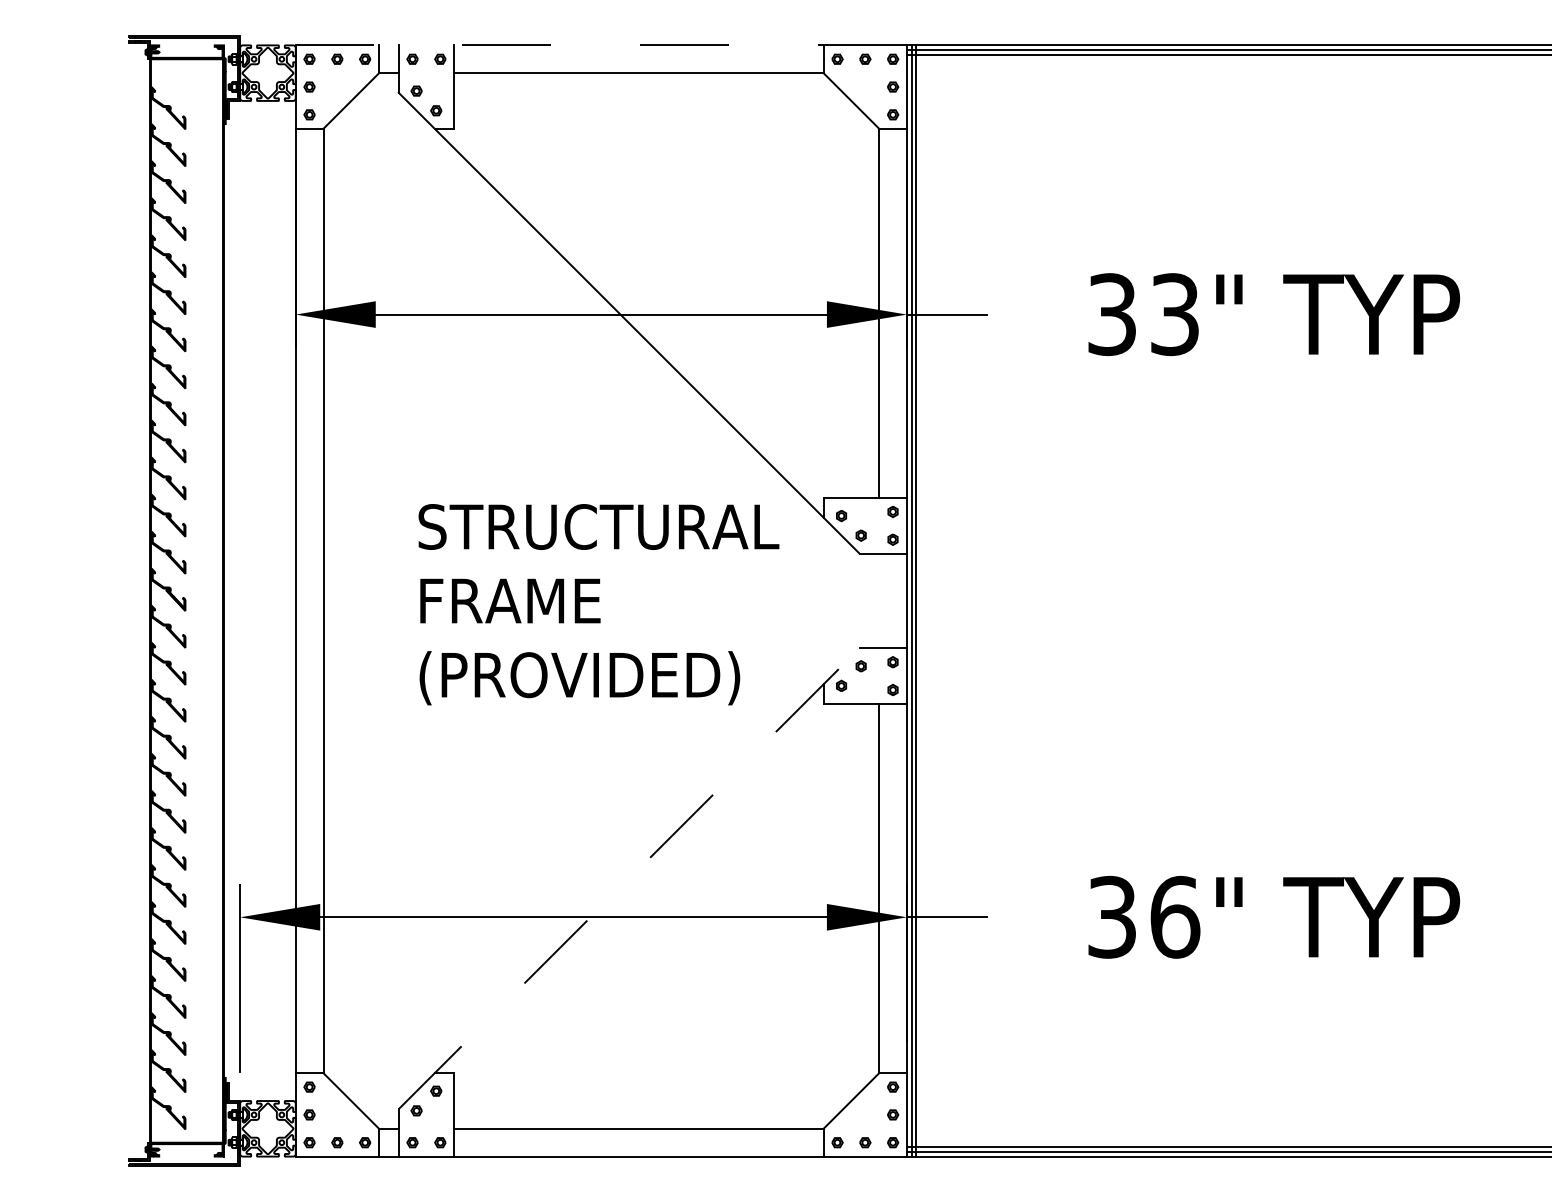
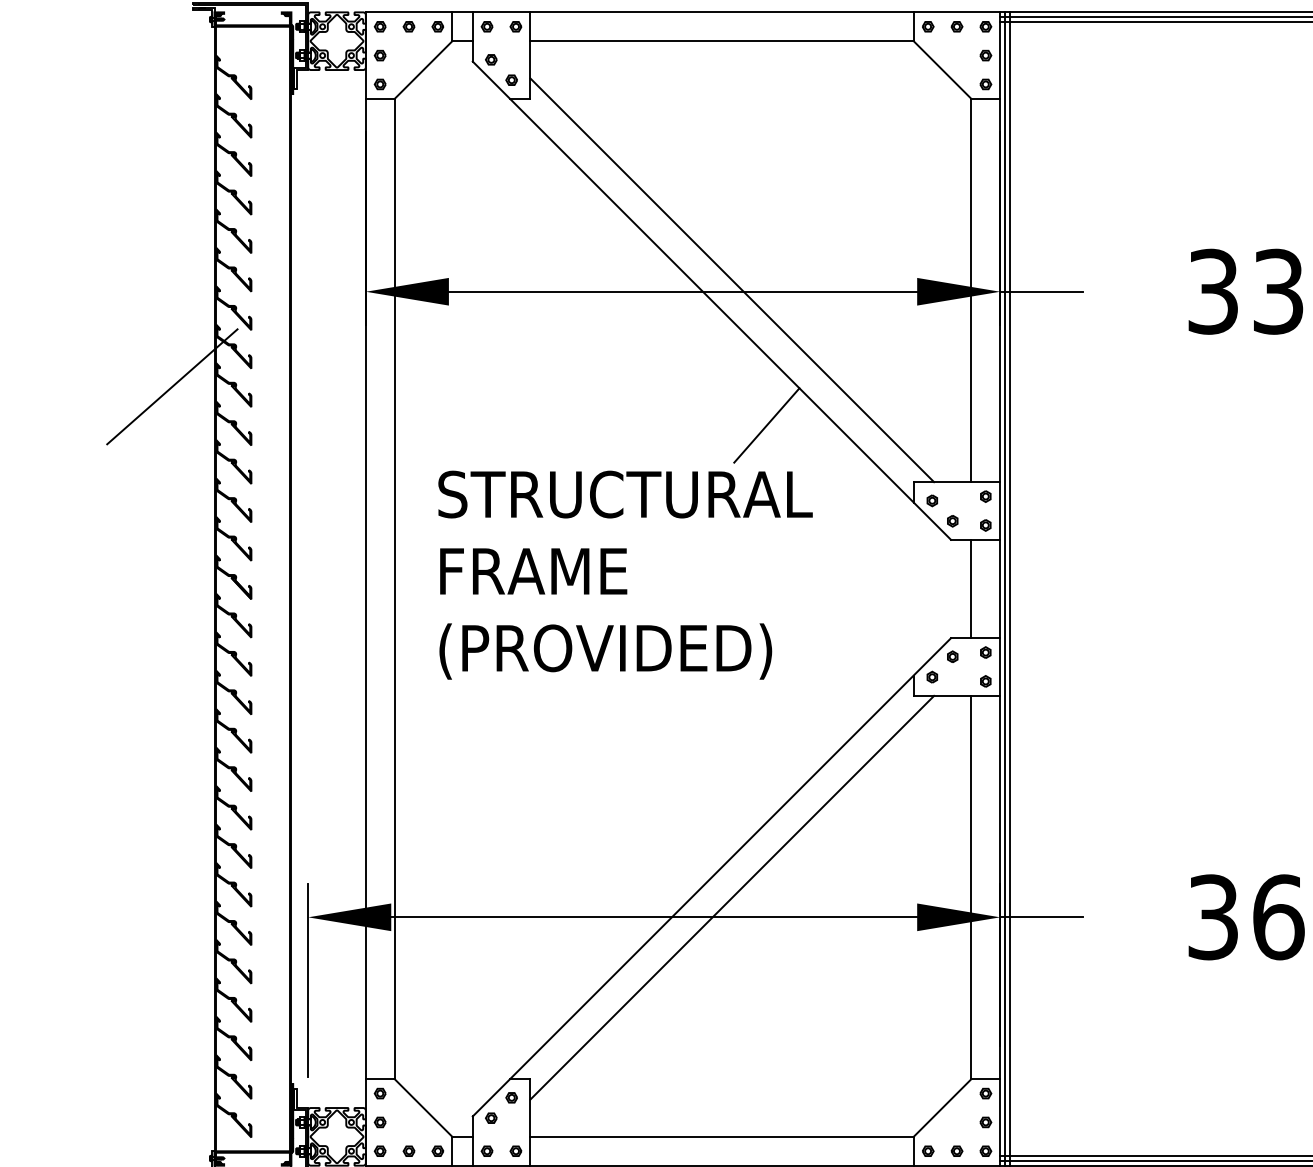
line: (601, 45) -> (683, 12), dashed -> solid
line: (648, 303) -> (731, 280), added
line: (109, 405) -> (172, 386), added
line: (681, 443) -> (766, 425), added
line: (879, 600) -> (971, 588), added
text: (598, 604) -> (625, 575), moved
line: (629, 878) -> (712, 877), dashed -> solid
line: (648, 897) -> (731, 896), added

